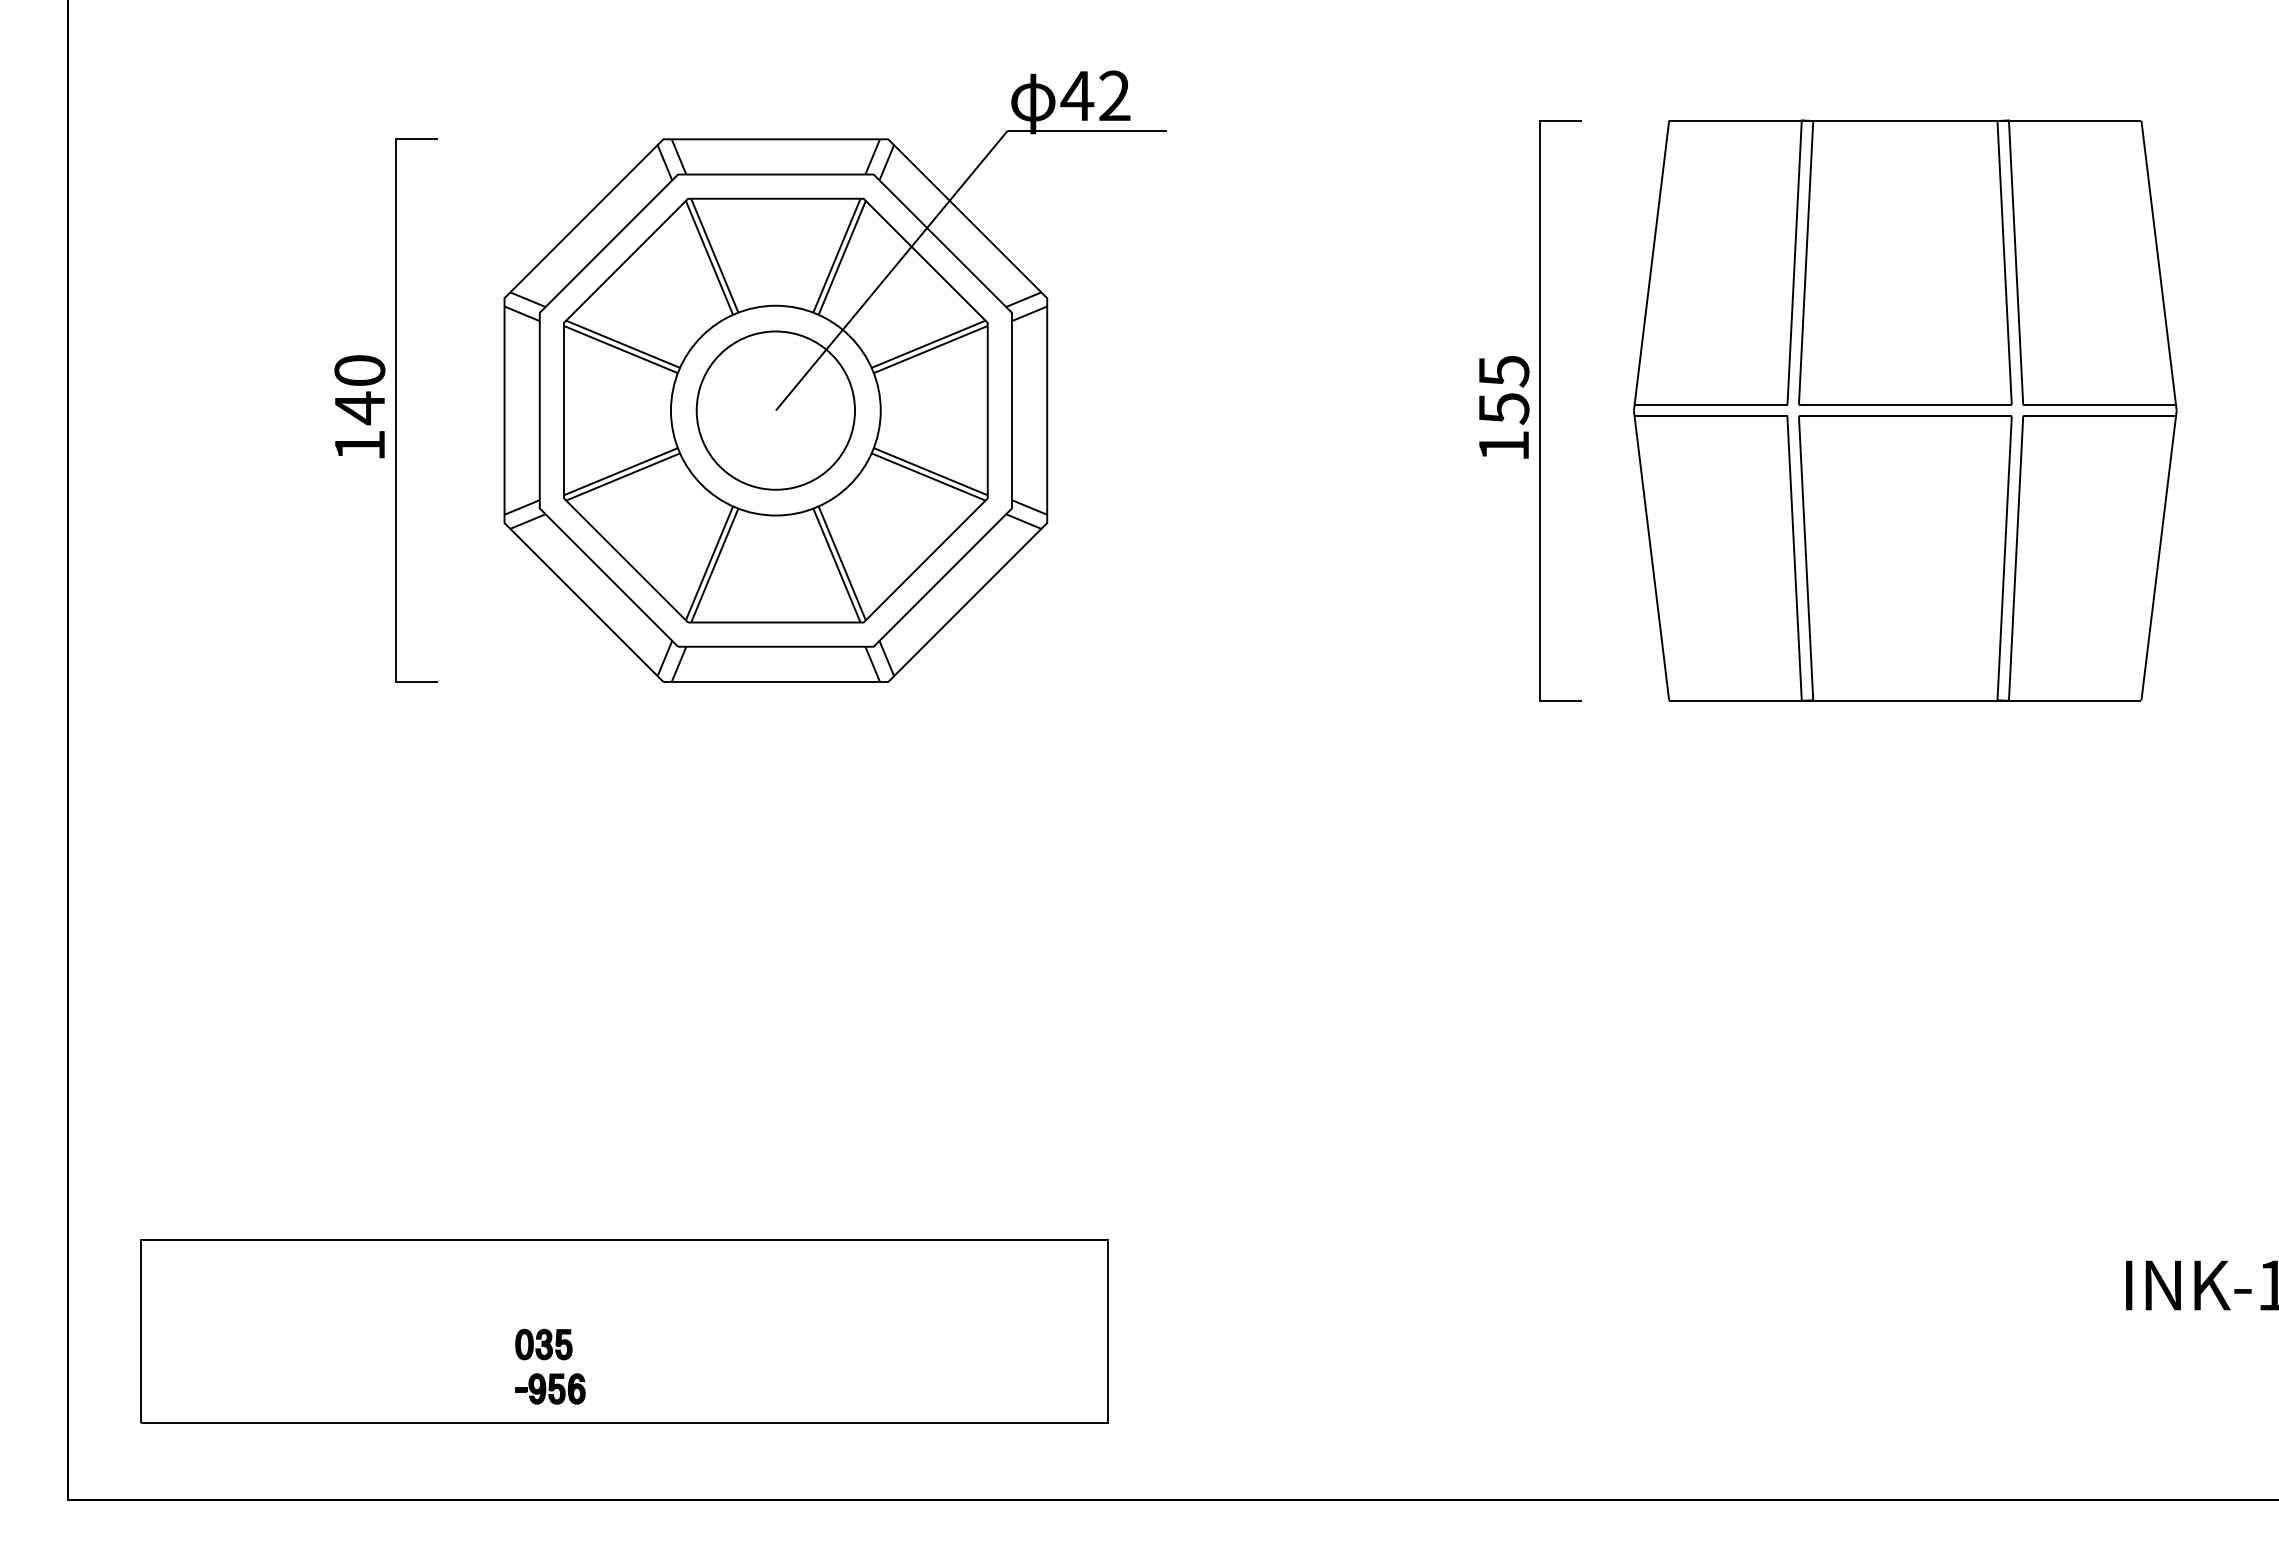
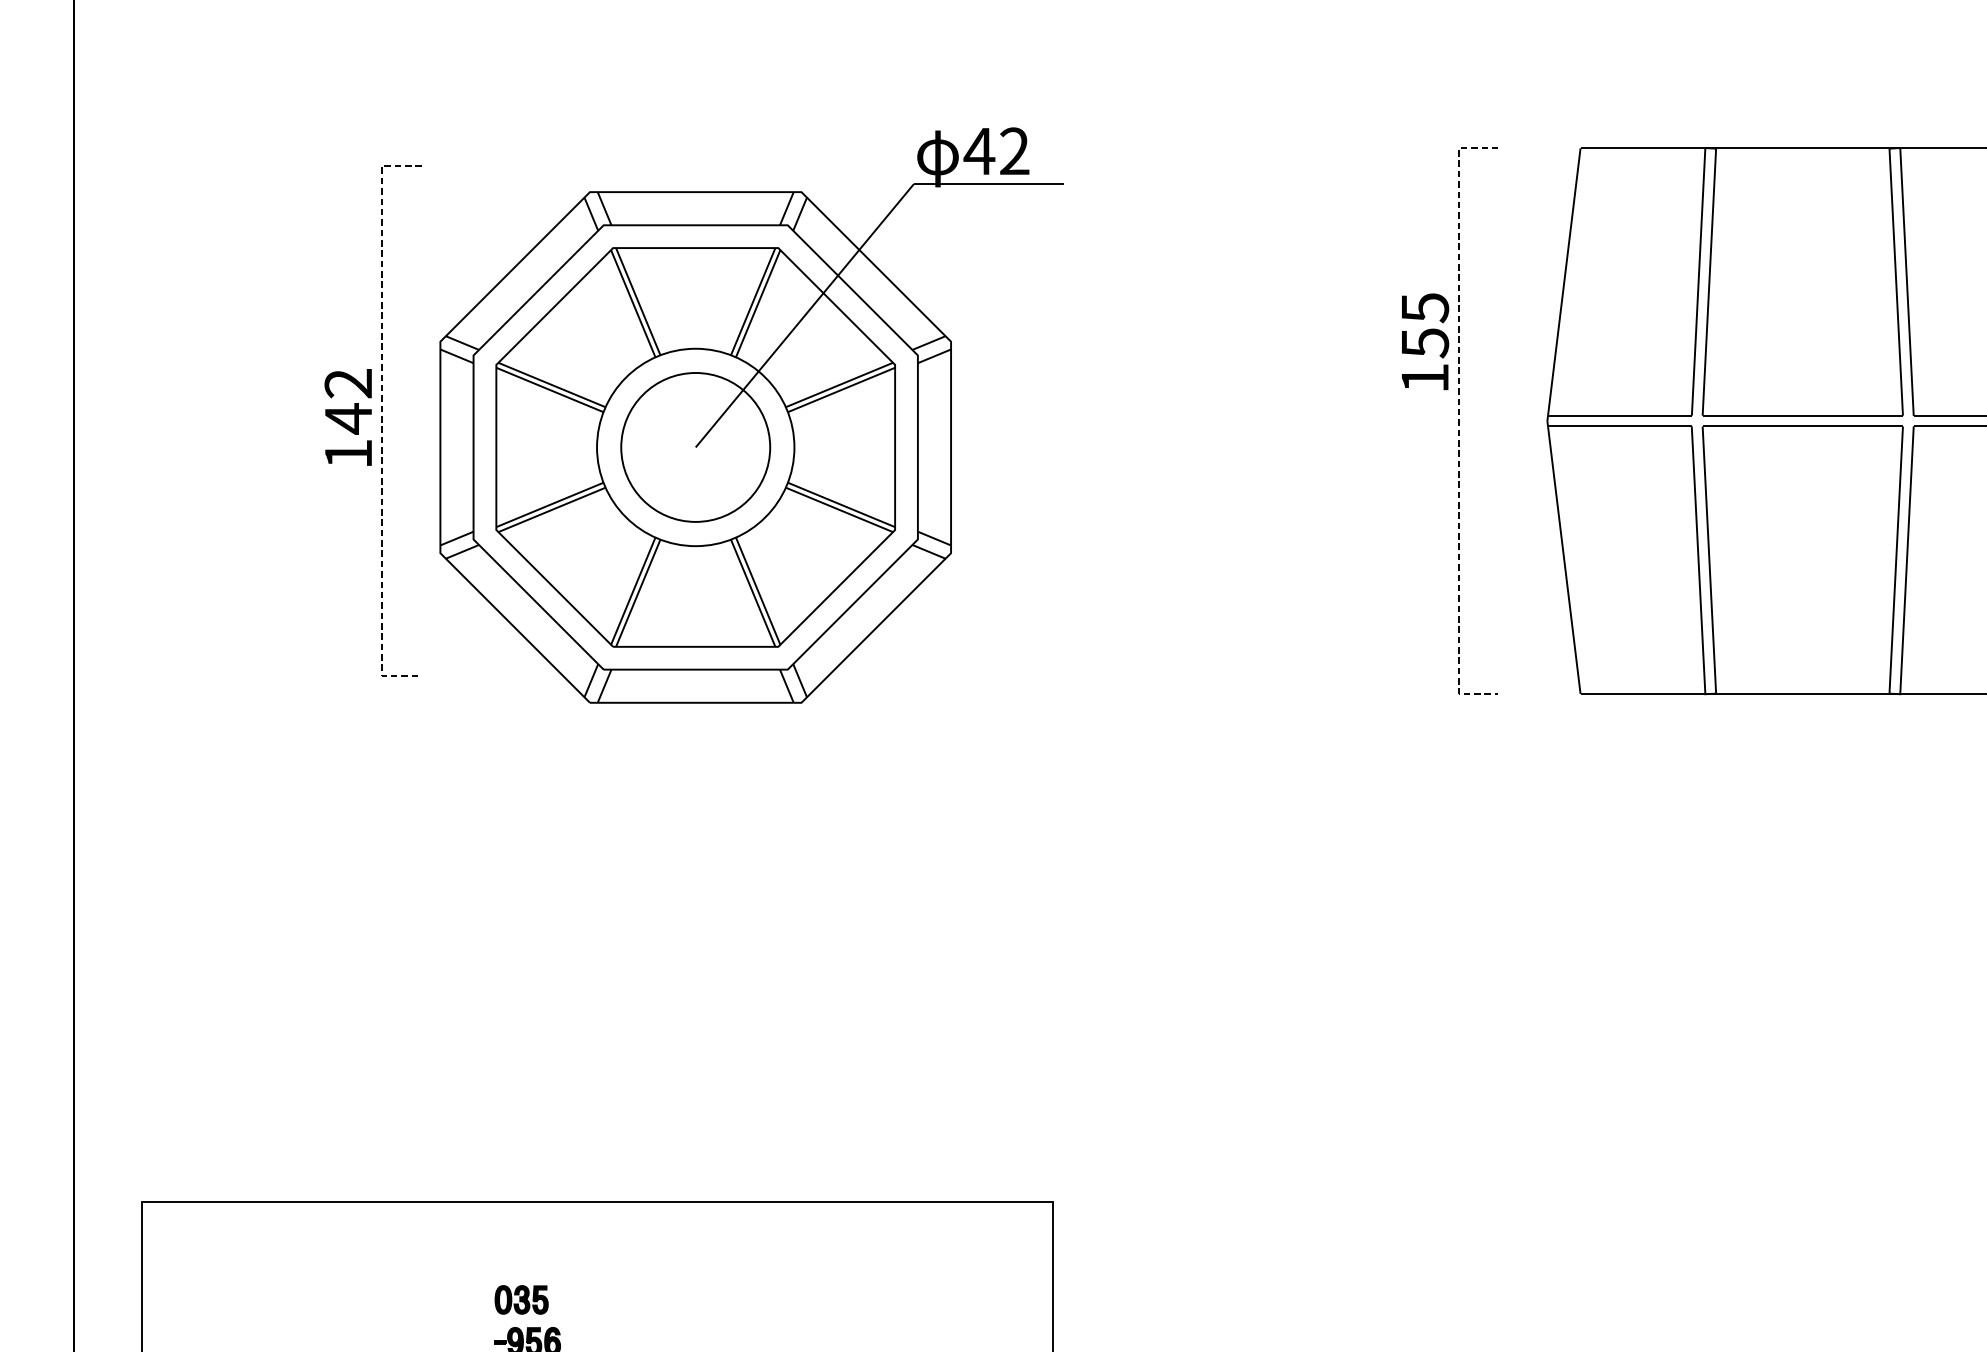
text: (359, 370) -> (348, 383), 140 -> 142
part: (834, 376) -> (750, 415), moved
text: (1504, 407) -> (1425, 341), moved
line: (1539, 410) -> (1458, 420), solid -> dashed
line: (395, 411) -> (382, 421), solid -> dashed

